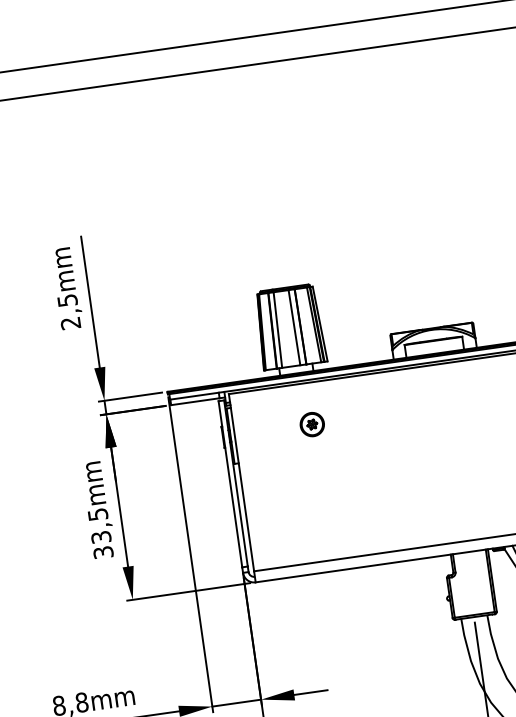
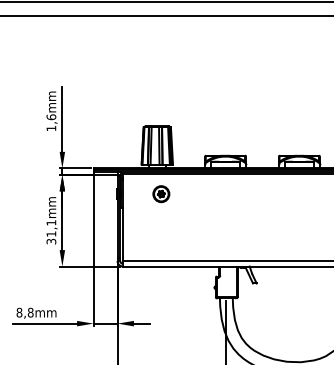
text: (69, 311) -> (51, 122), 2,5mm -> 1,6mm
part: (310, 423) -> (160, 193), size x1.4
text: (99, 525) -> (51, 228), 33,5mm -> 31,1mm

